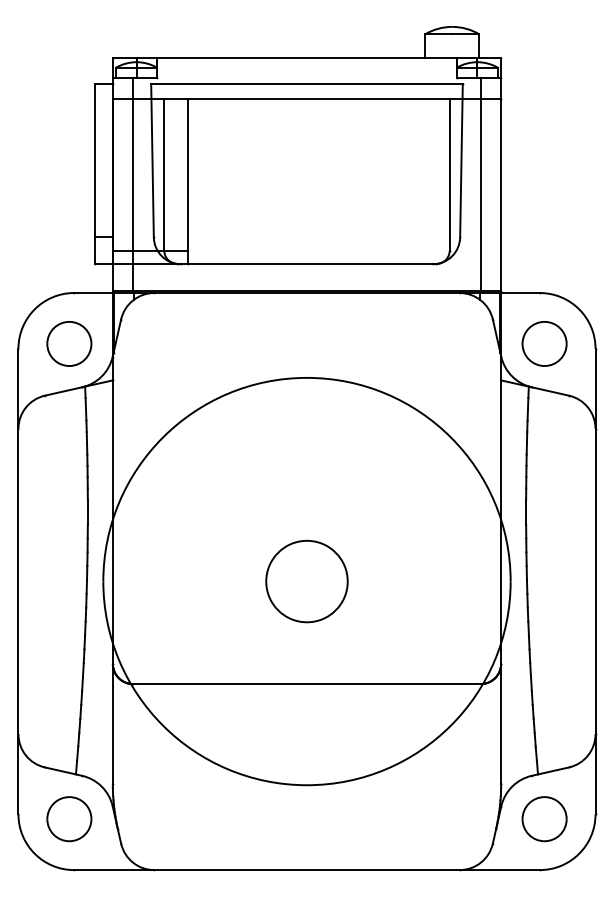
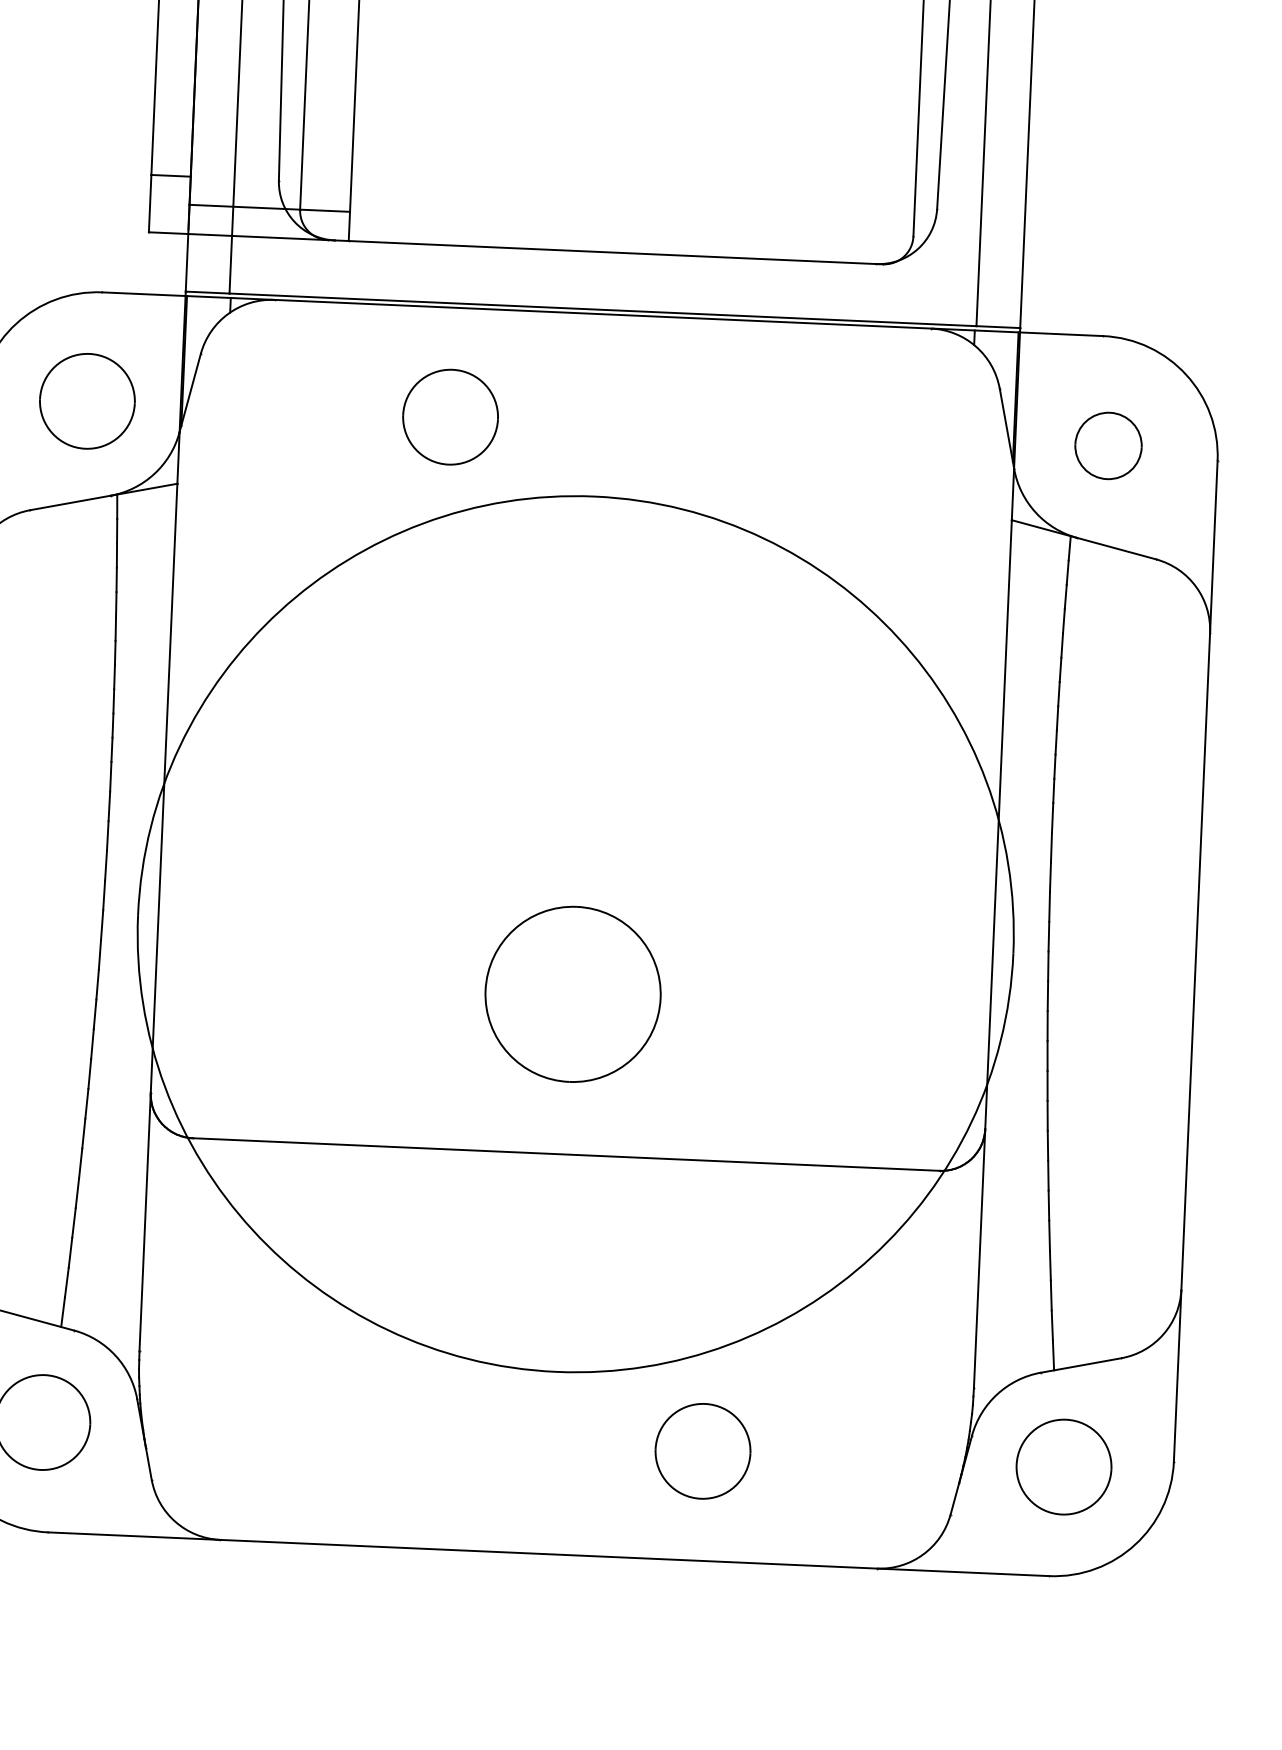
part: (238, 343) -> (450, 416), added
part: (544, 343) -> (1108, 444), size x0.7
part: (306, 581) -> (572, 994), moved
part: (376, 819) -> (702, 1452), added

